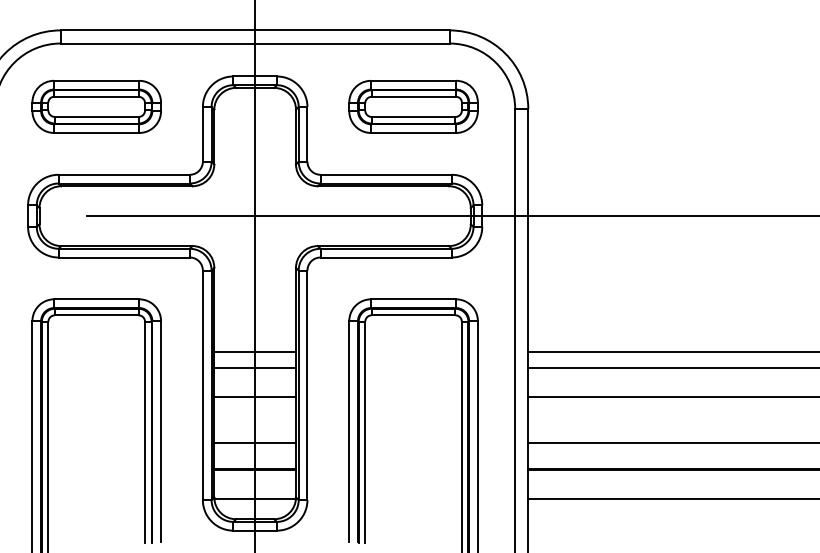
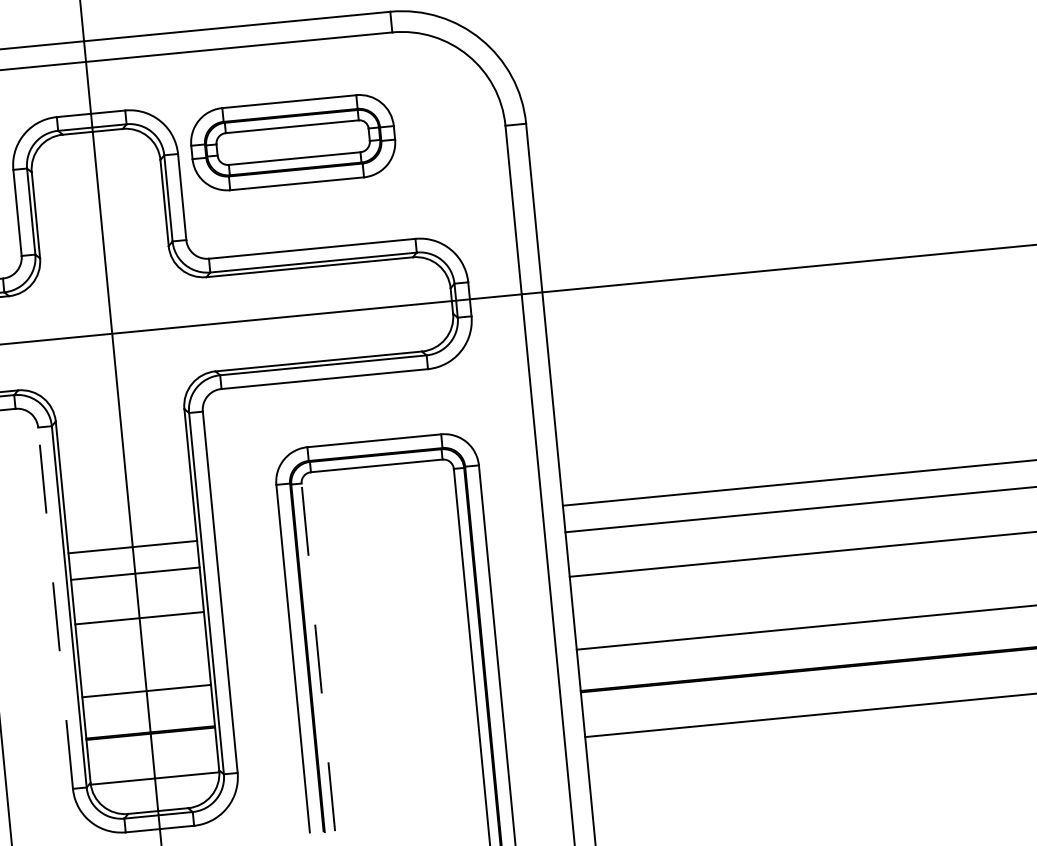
part: (413, 106) -> (292, 142), moved
line: (202, 385) -> (54, 608), solid -> dashed
line: (365, 431) -> (318, 656), solid -> dashed

